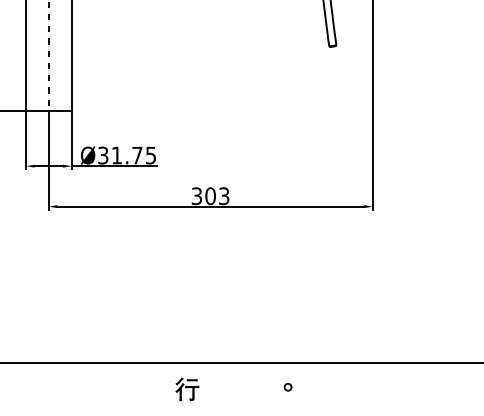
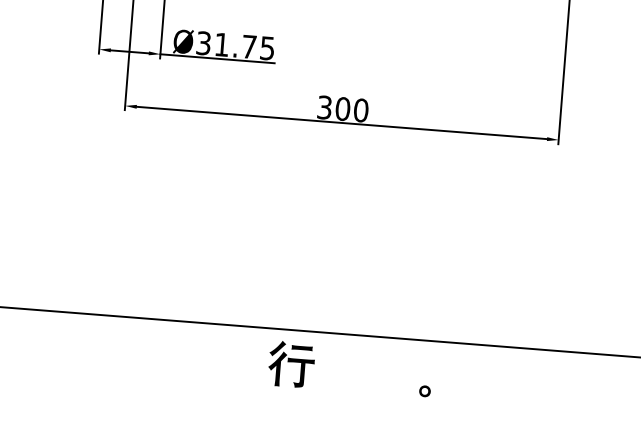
text: (224, 196) -> (361, 110), 303 -> 300
part: (287, 386) -> (424, 390), moved
part: (187, 389) -> (291, 365), size x1.43

